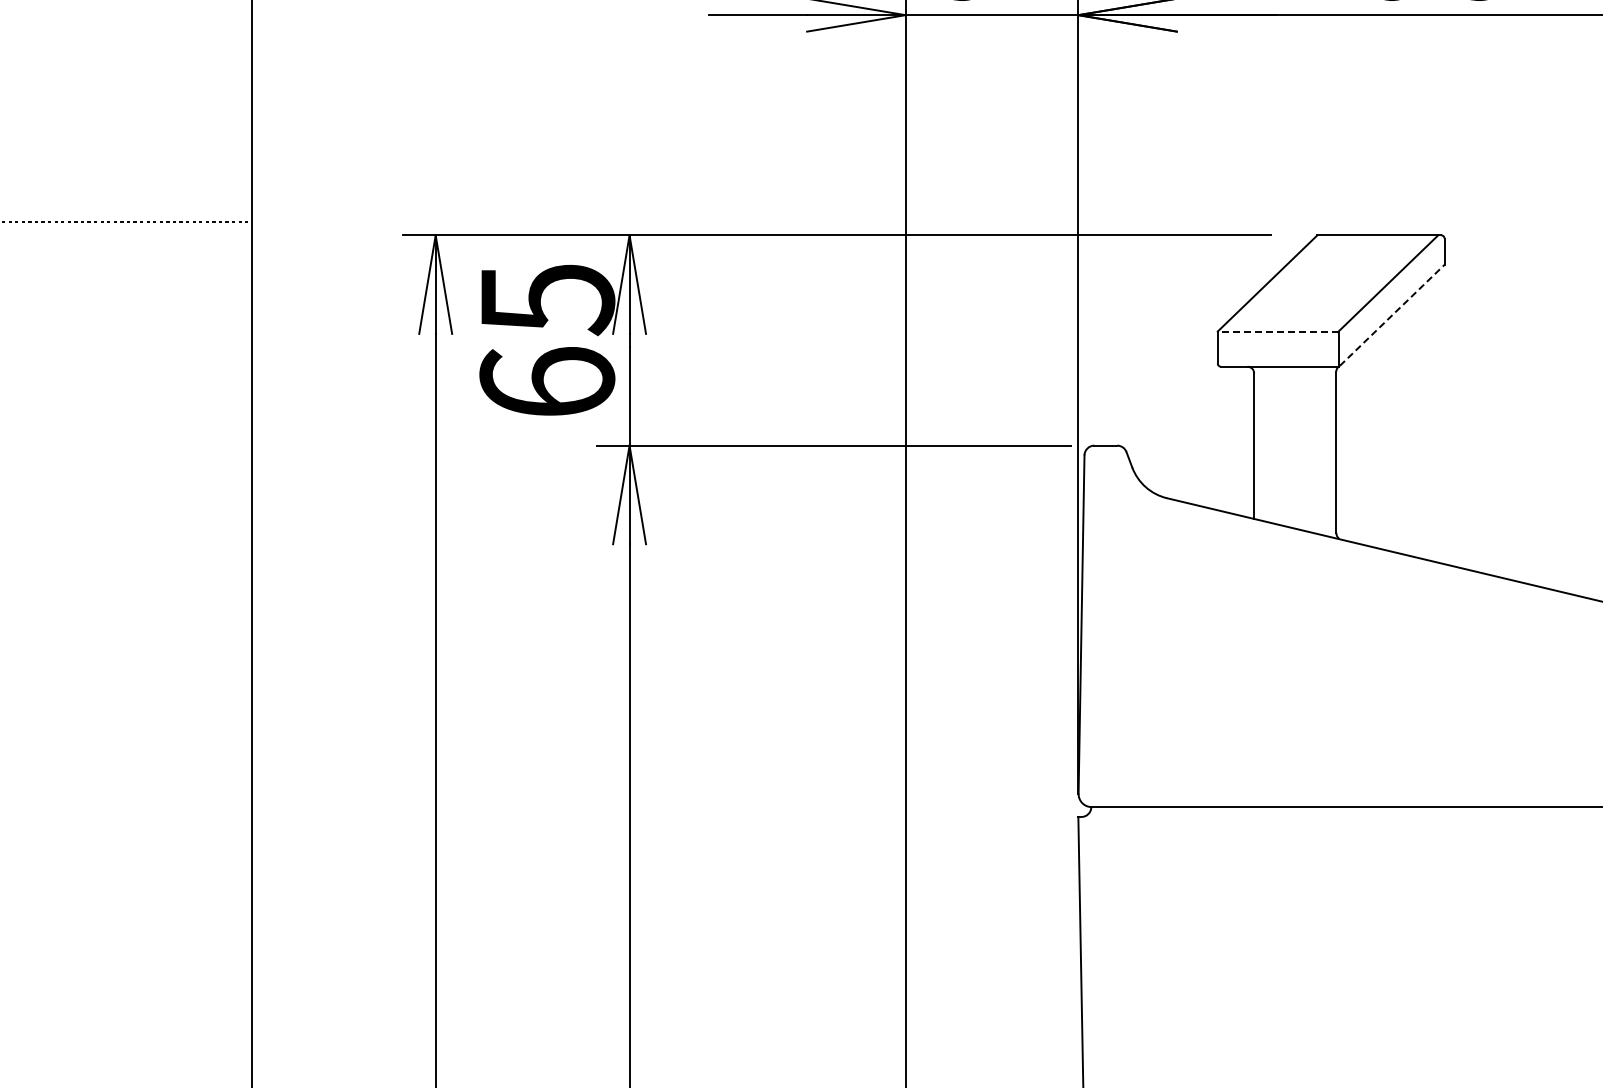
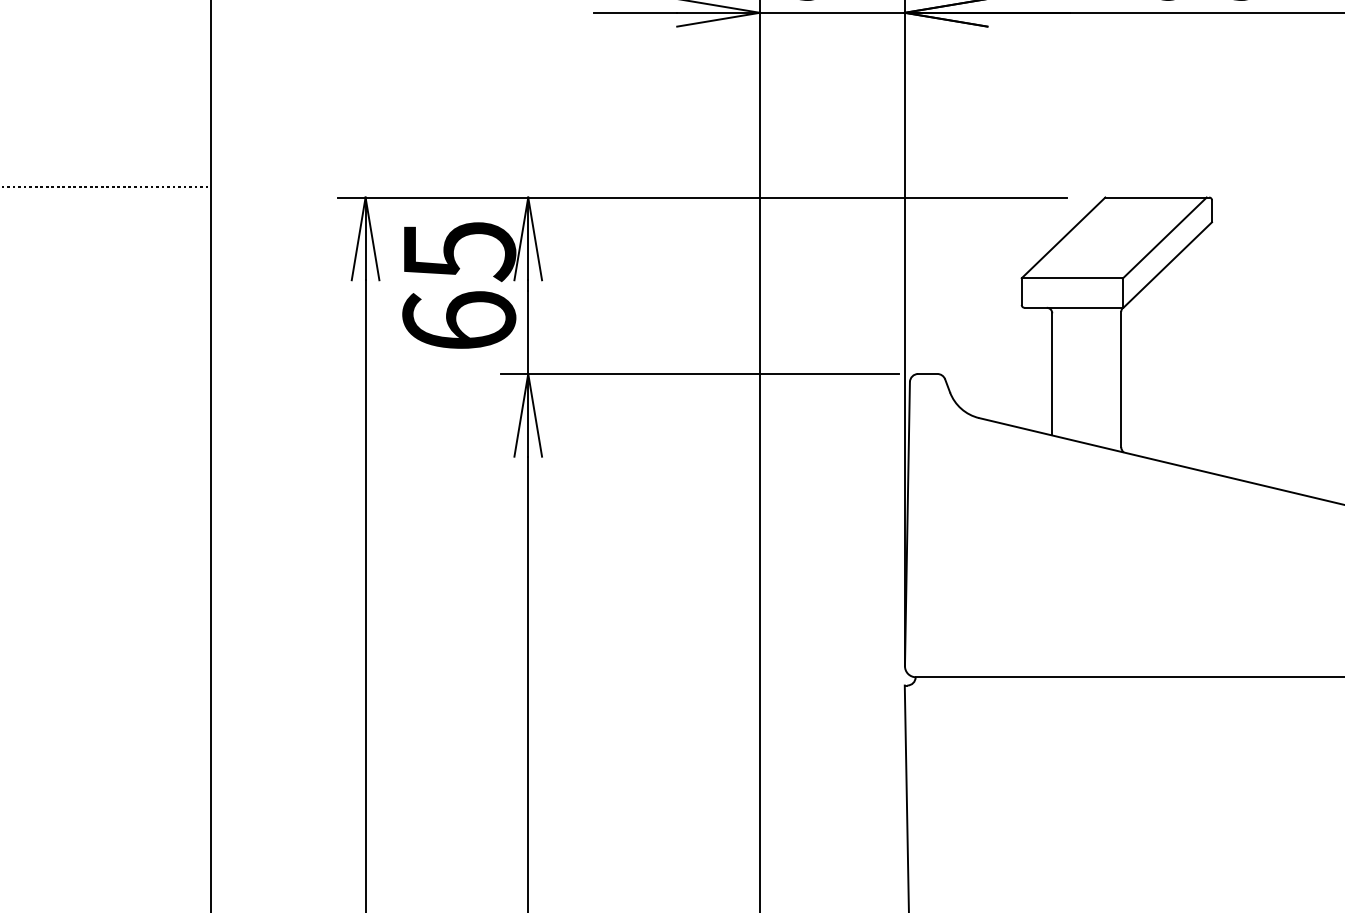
line: (1392, 315) -> (1168, 264), dashed -> solid
line: (1277, 331) -> (1071, 278), dashed -> solid

